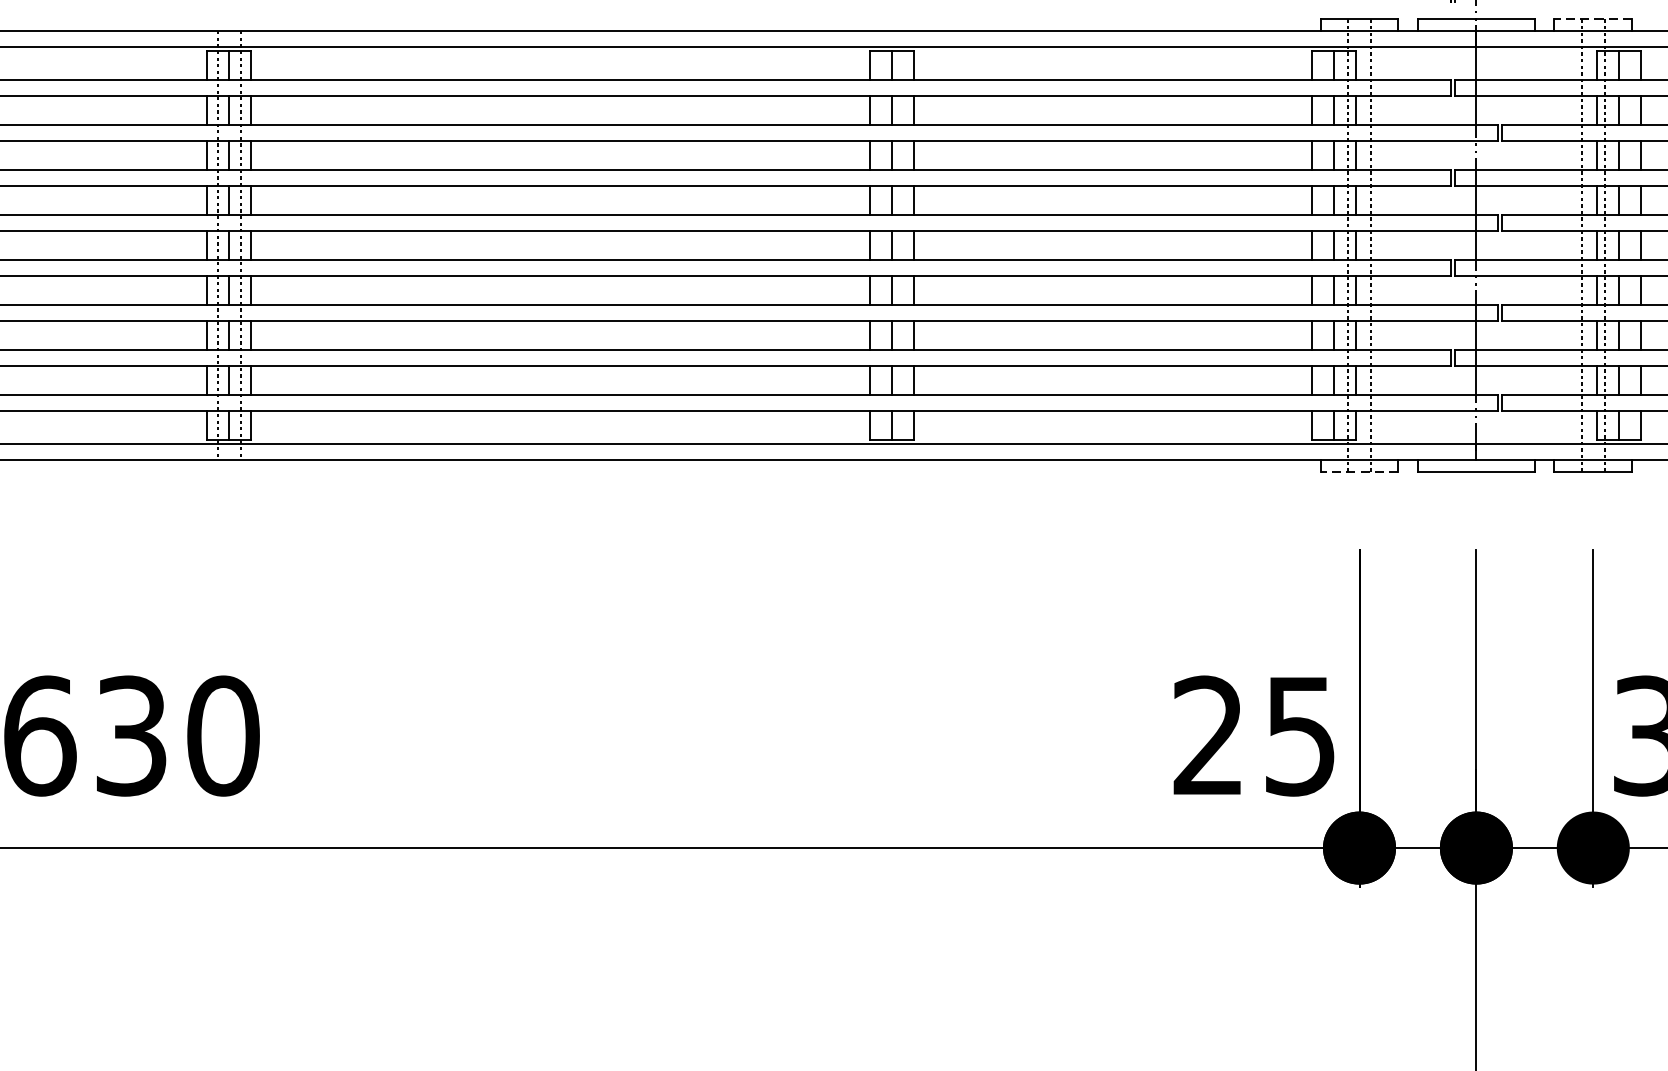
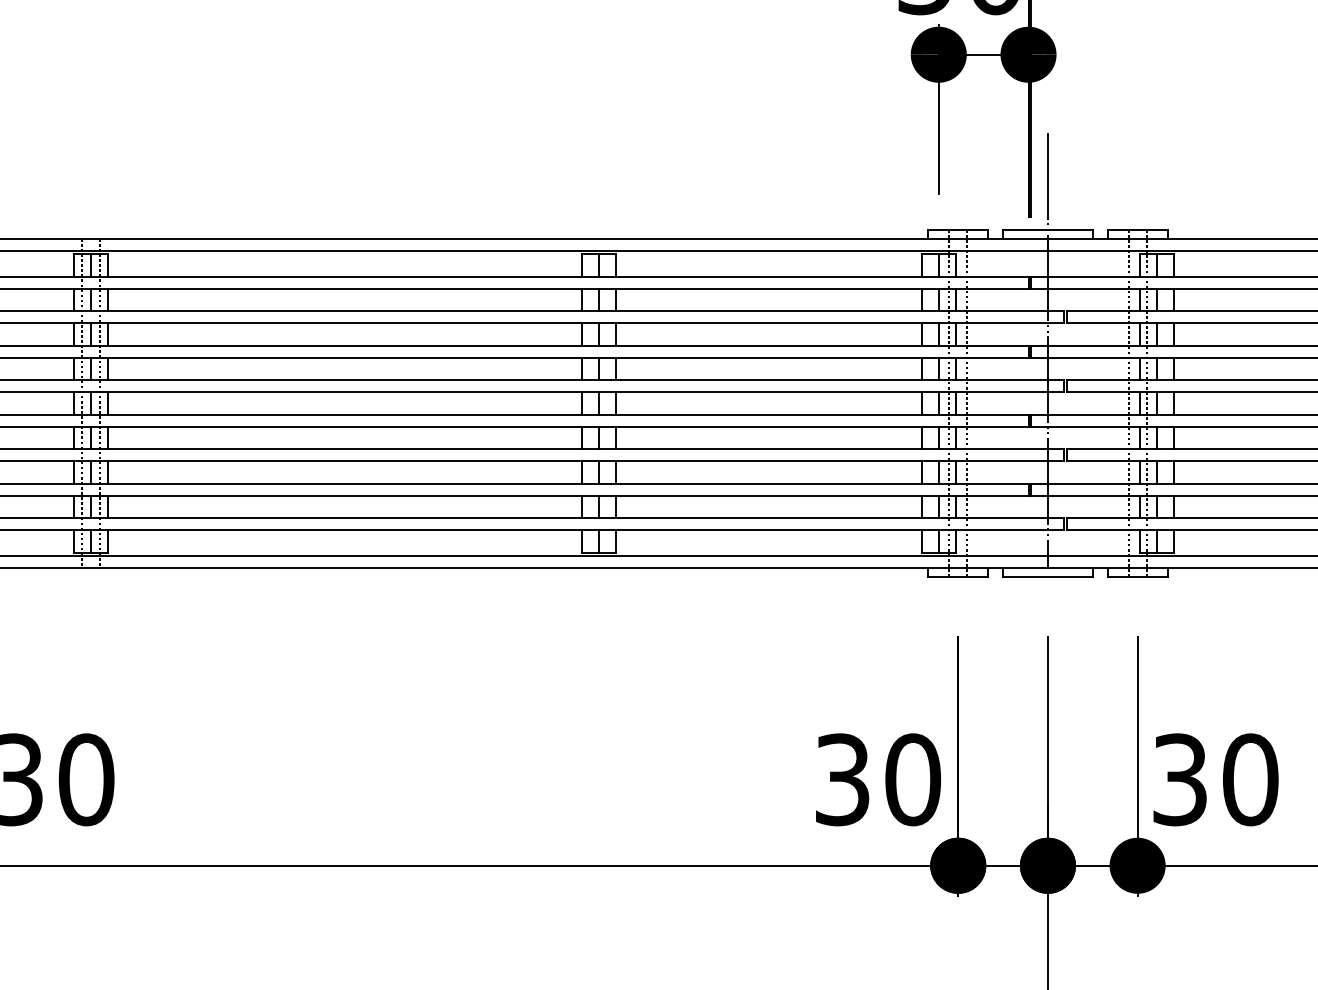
line: (1593, 20) -> (1137, 230), dashed -> solid
line: (1359, 471) -> (958, 576), dashed -> solid
text: (1255, 735) -> (878, 779), 25 -> 30

